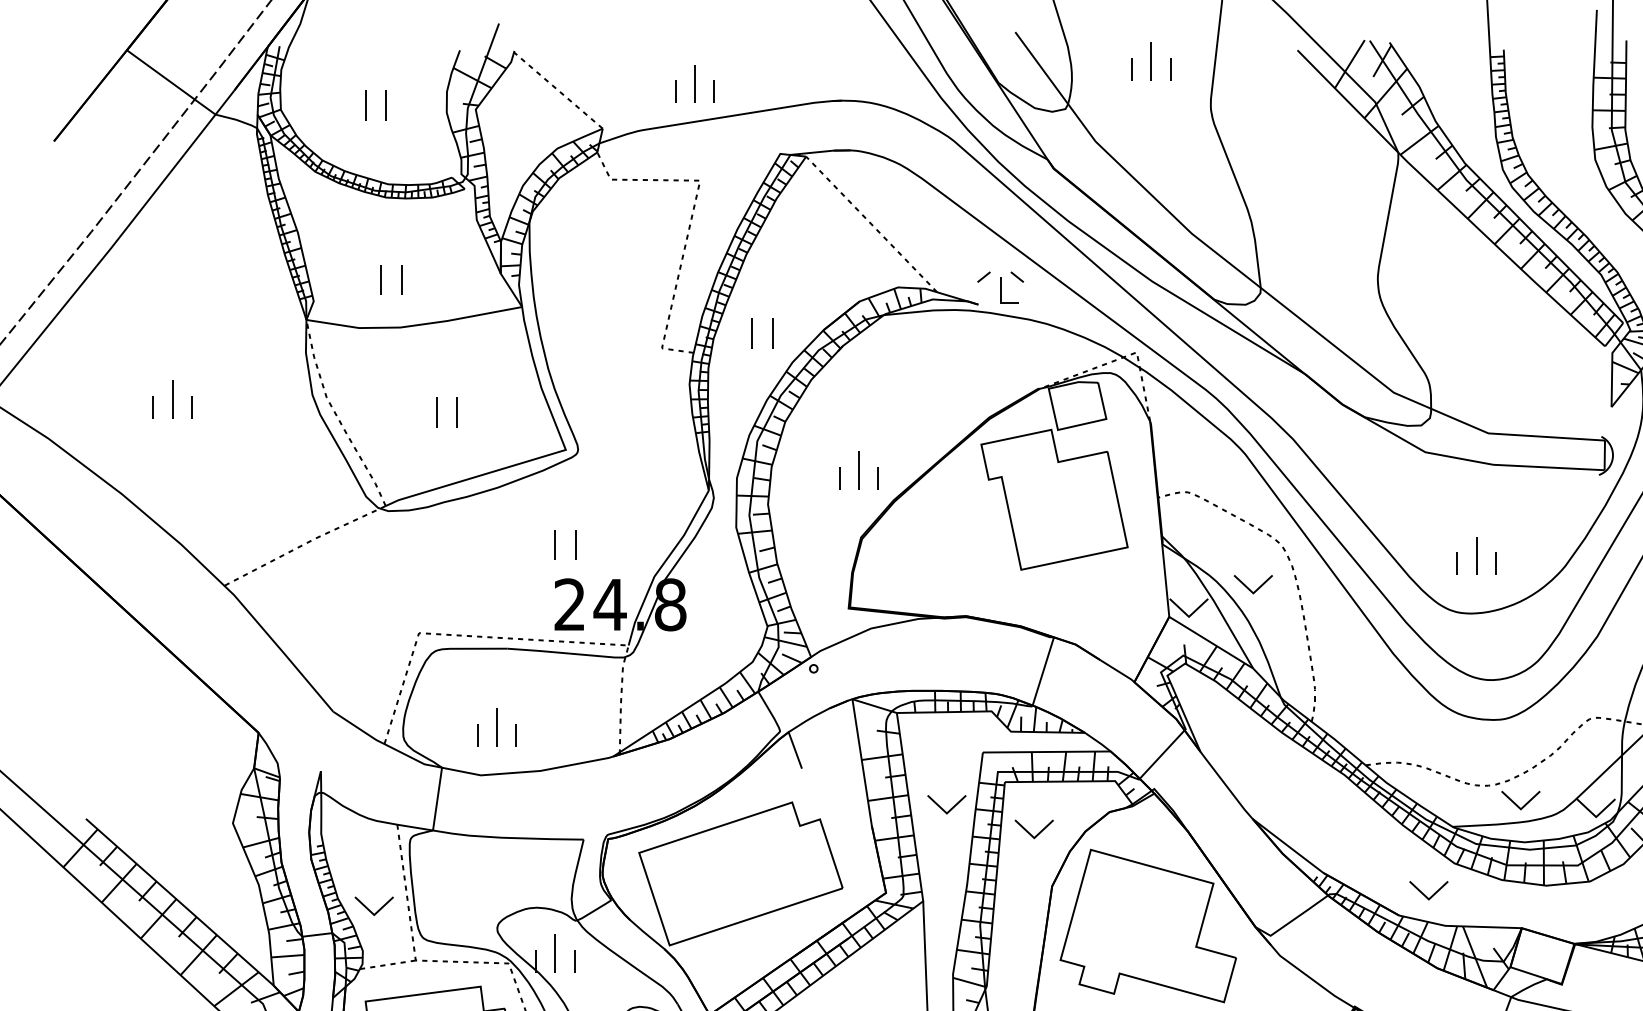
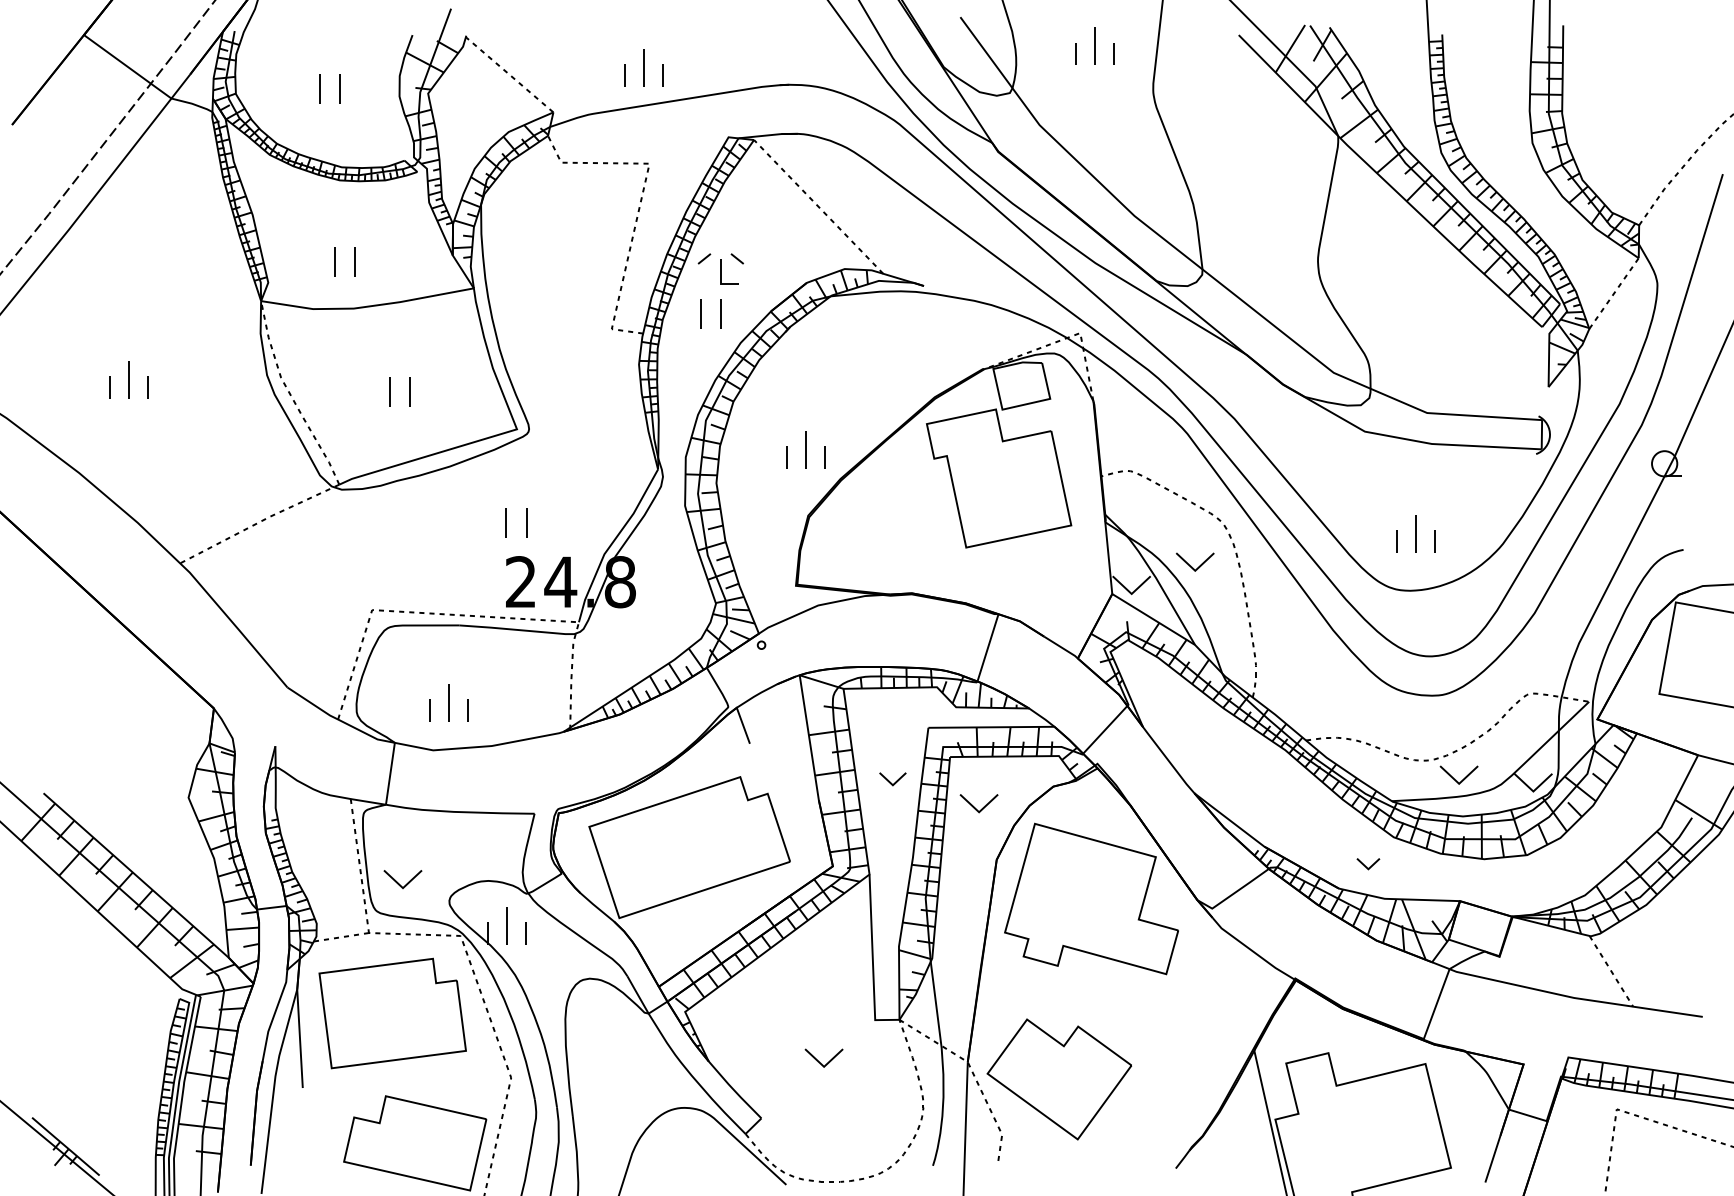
part: (1000, 286) -> (720, 268), moved
part: (946, 803) -> (892, 778), size x0.7
part: (1429, 890) -> (1368, 863), size x0.6
part: (373, 906) -> (402, 879), moved

